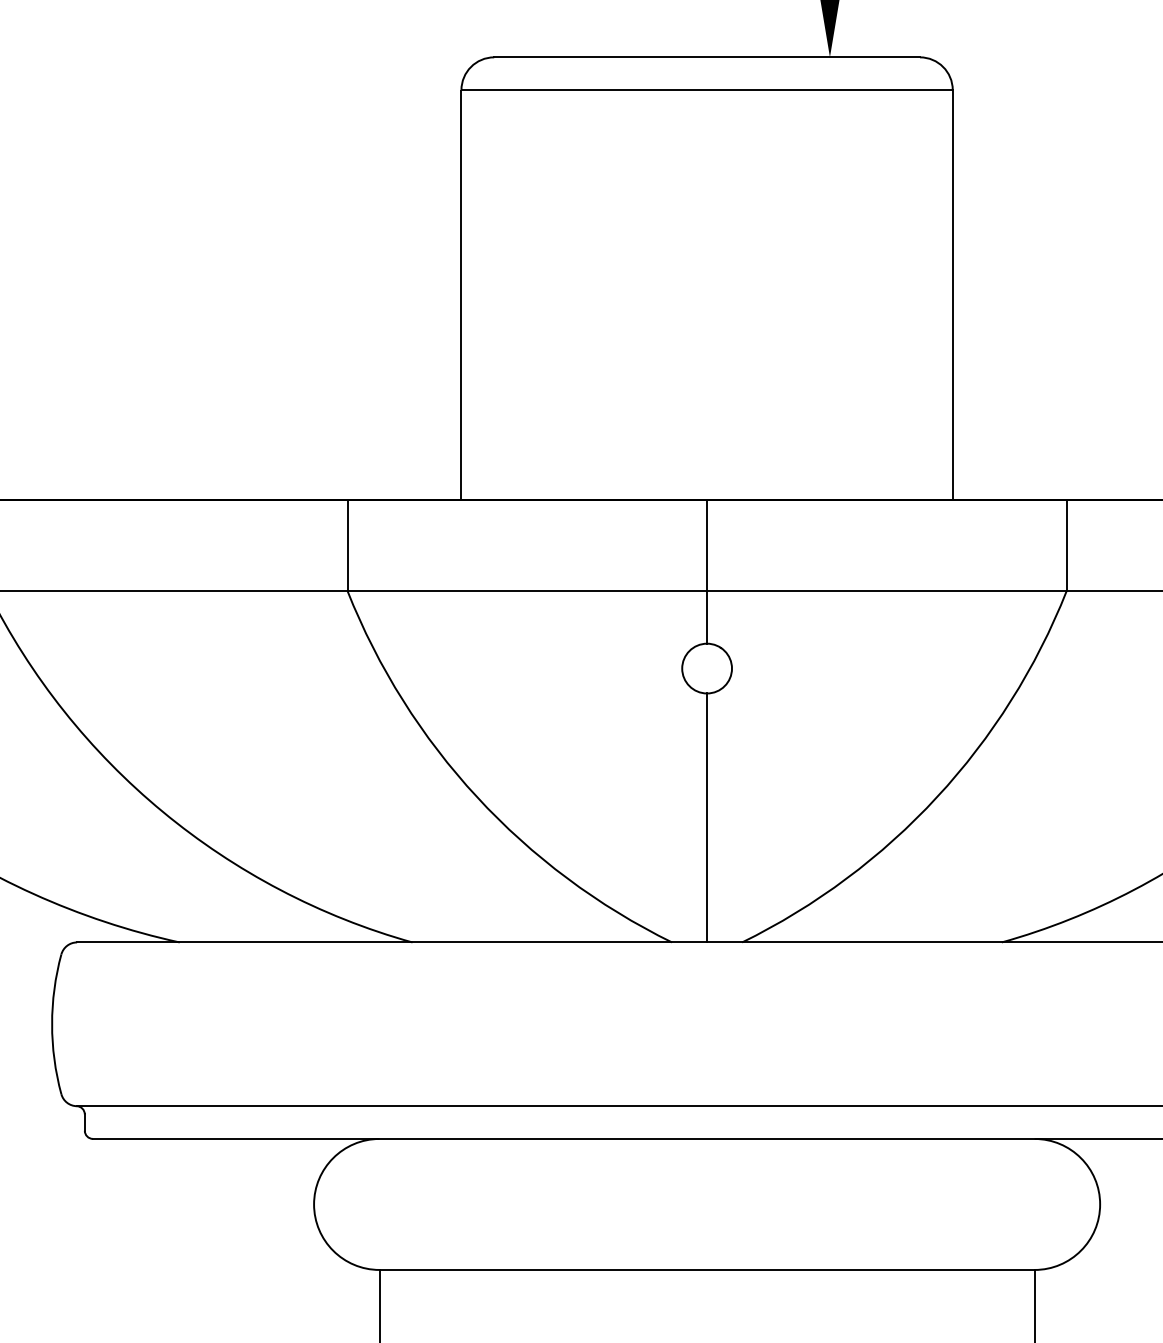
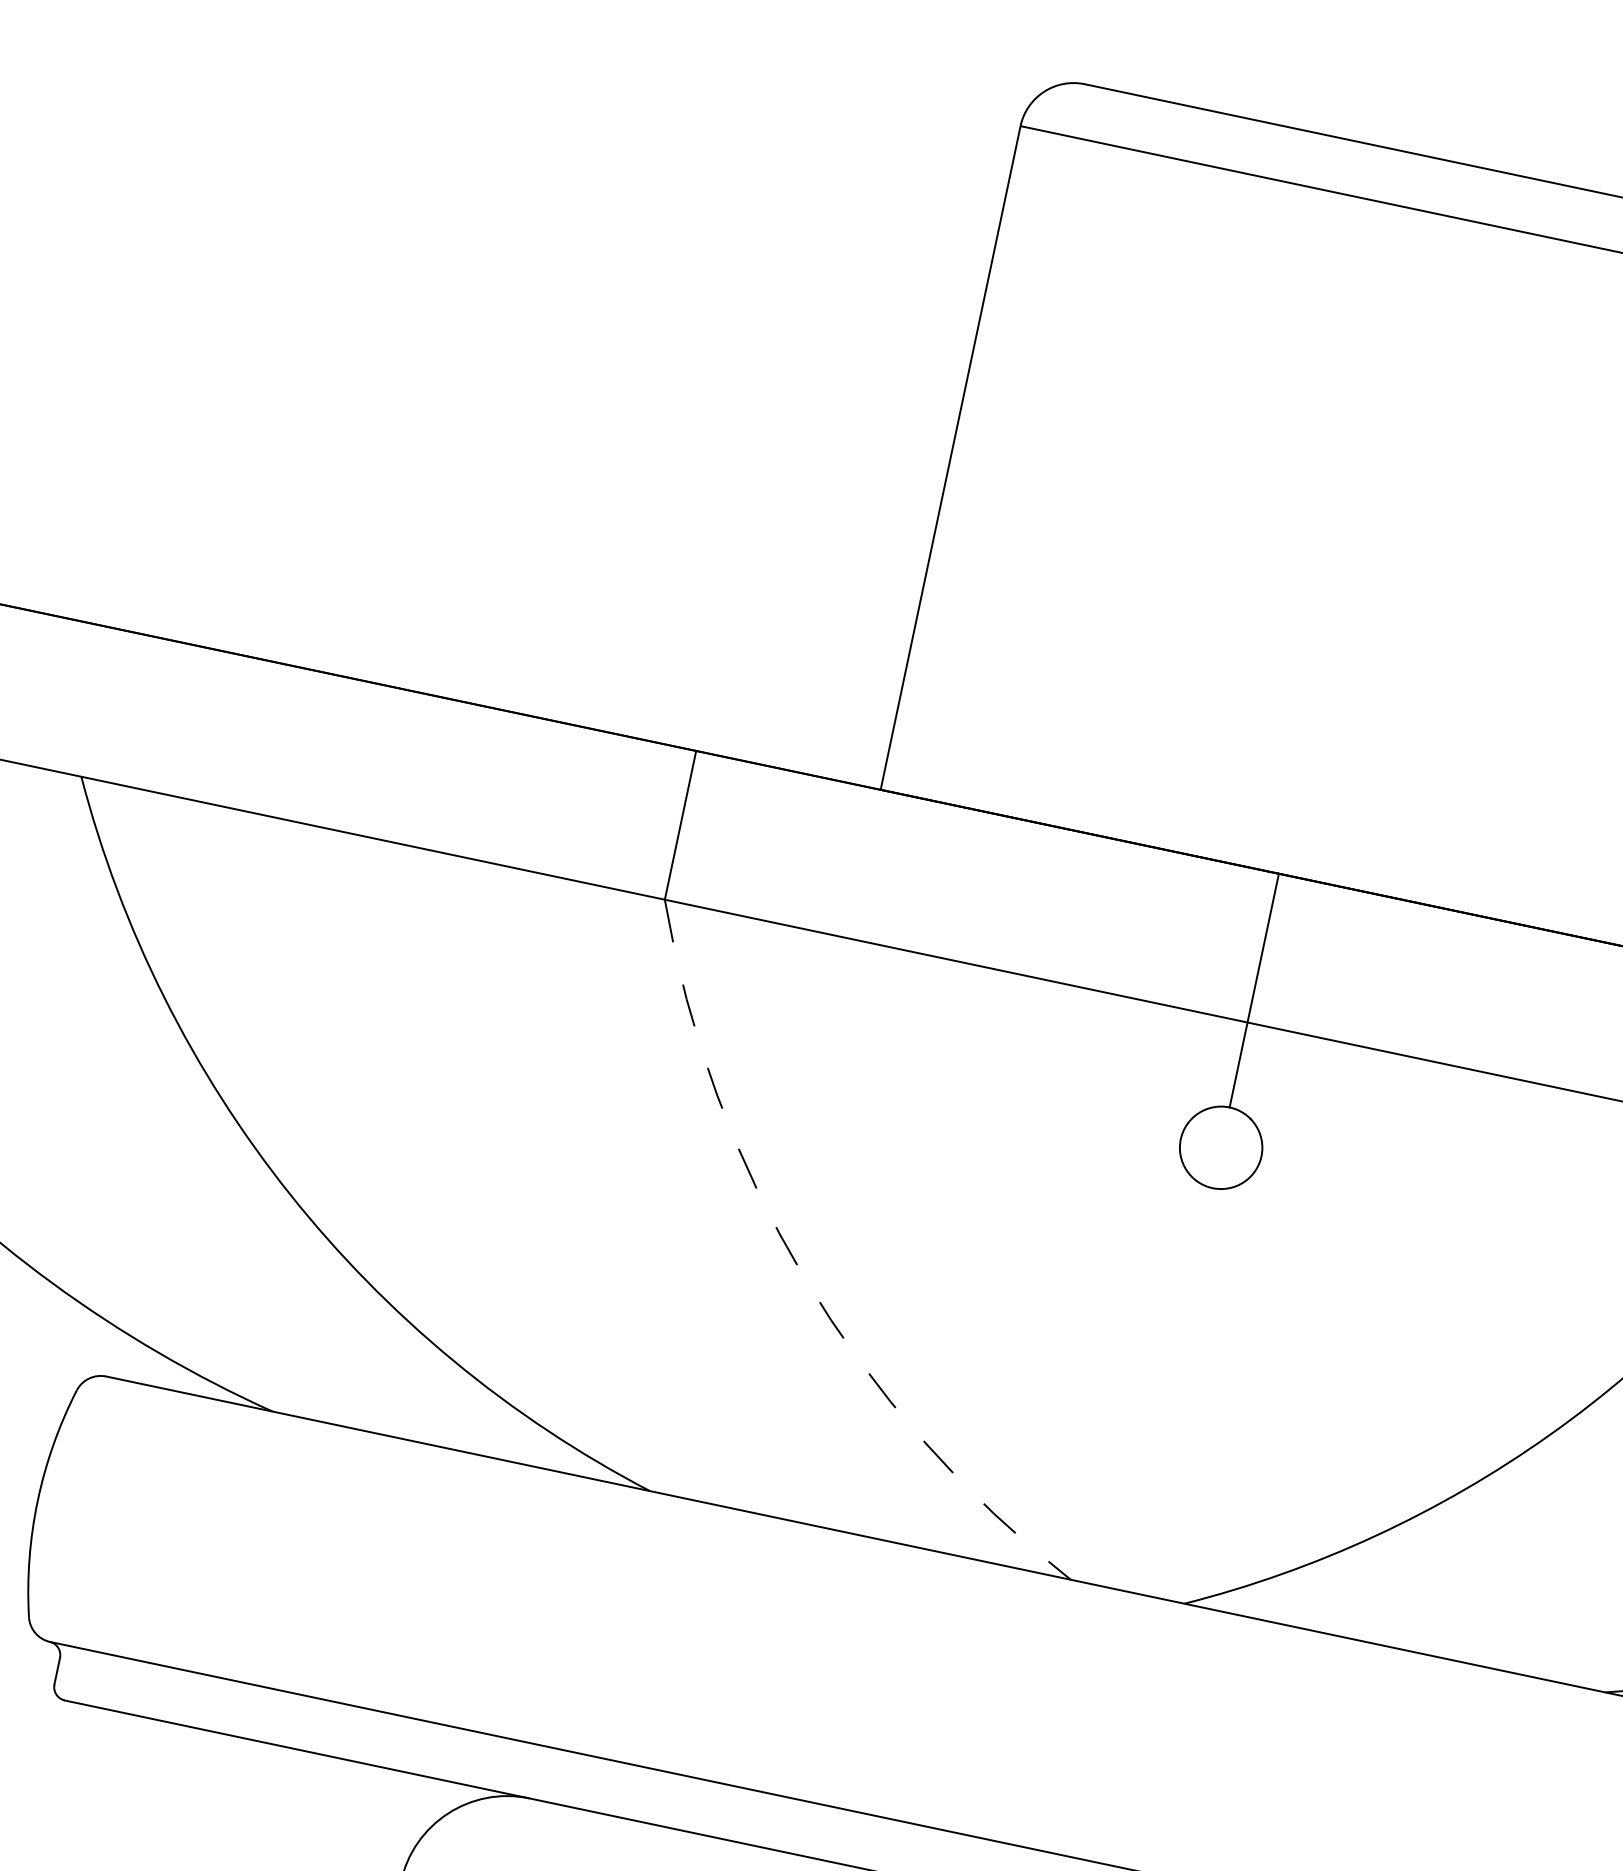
arc: (477, 797) -> (804, 1278), solid -> dashed
line: (707, 817) -> (1170, 1389), removed

